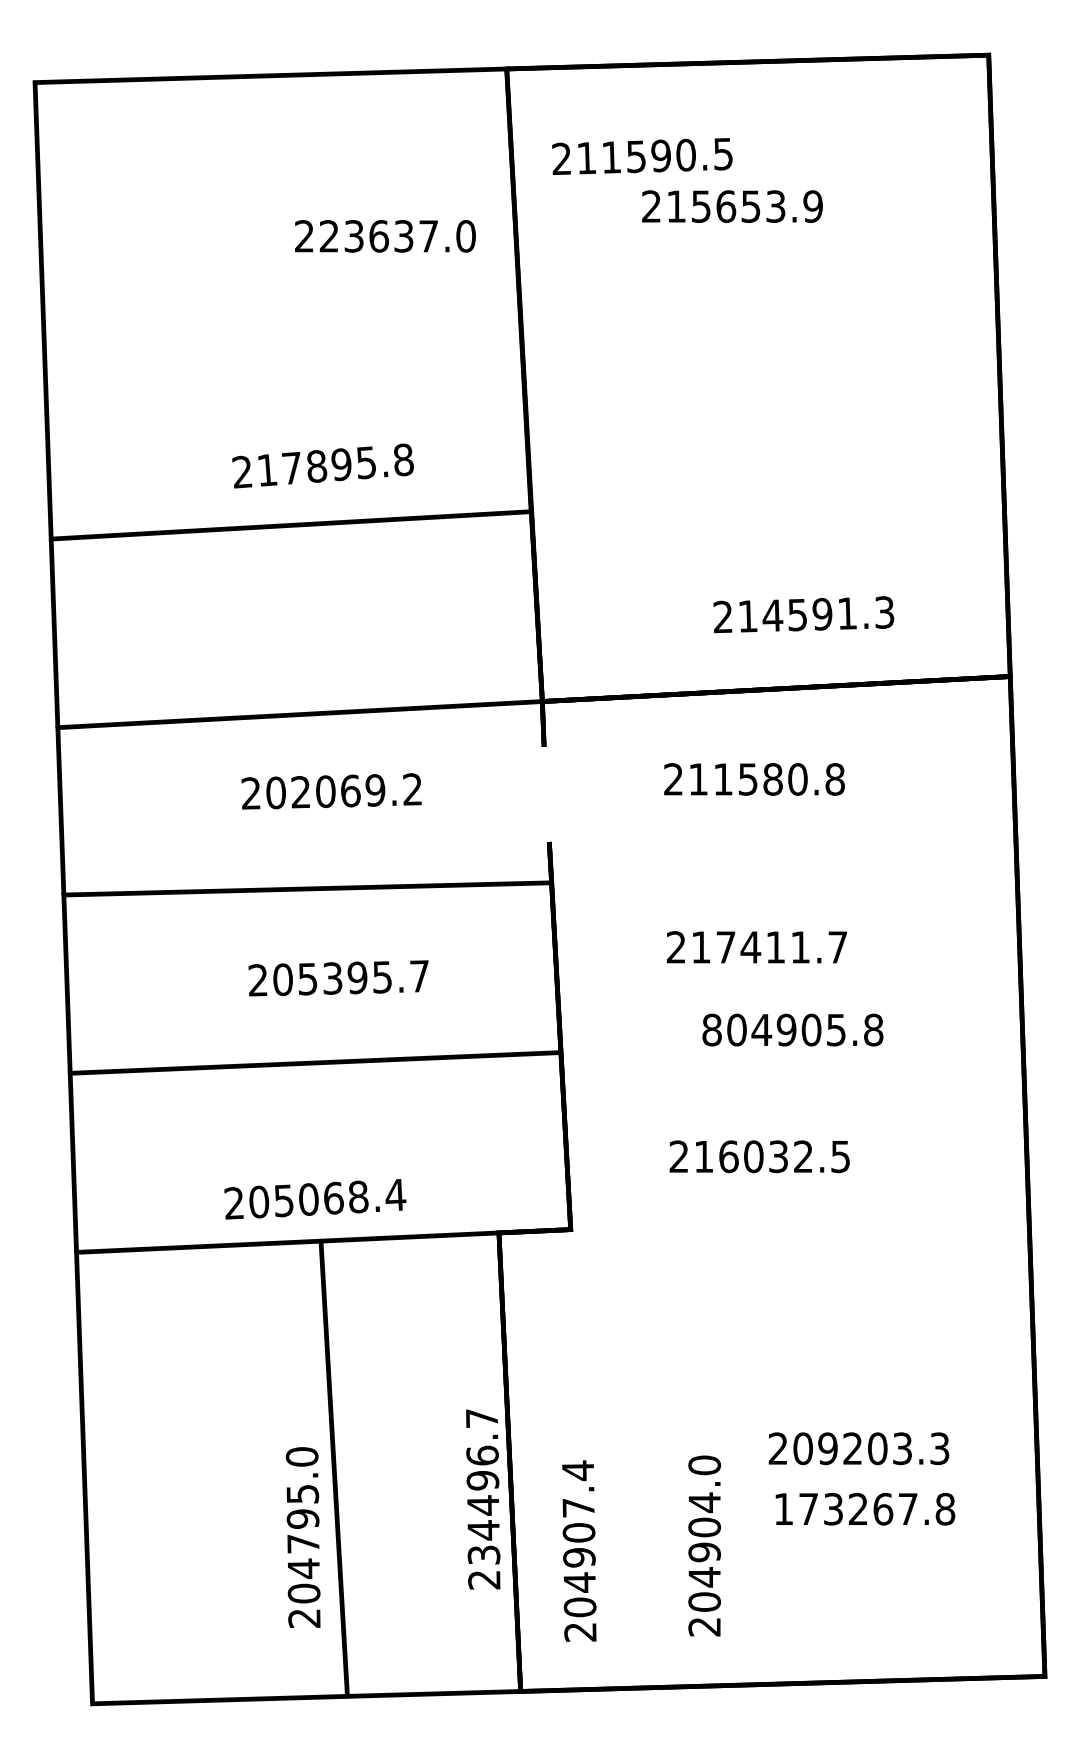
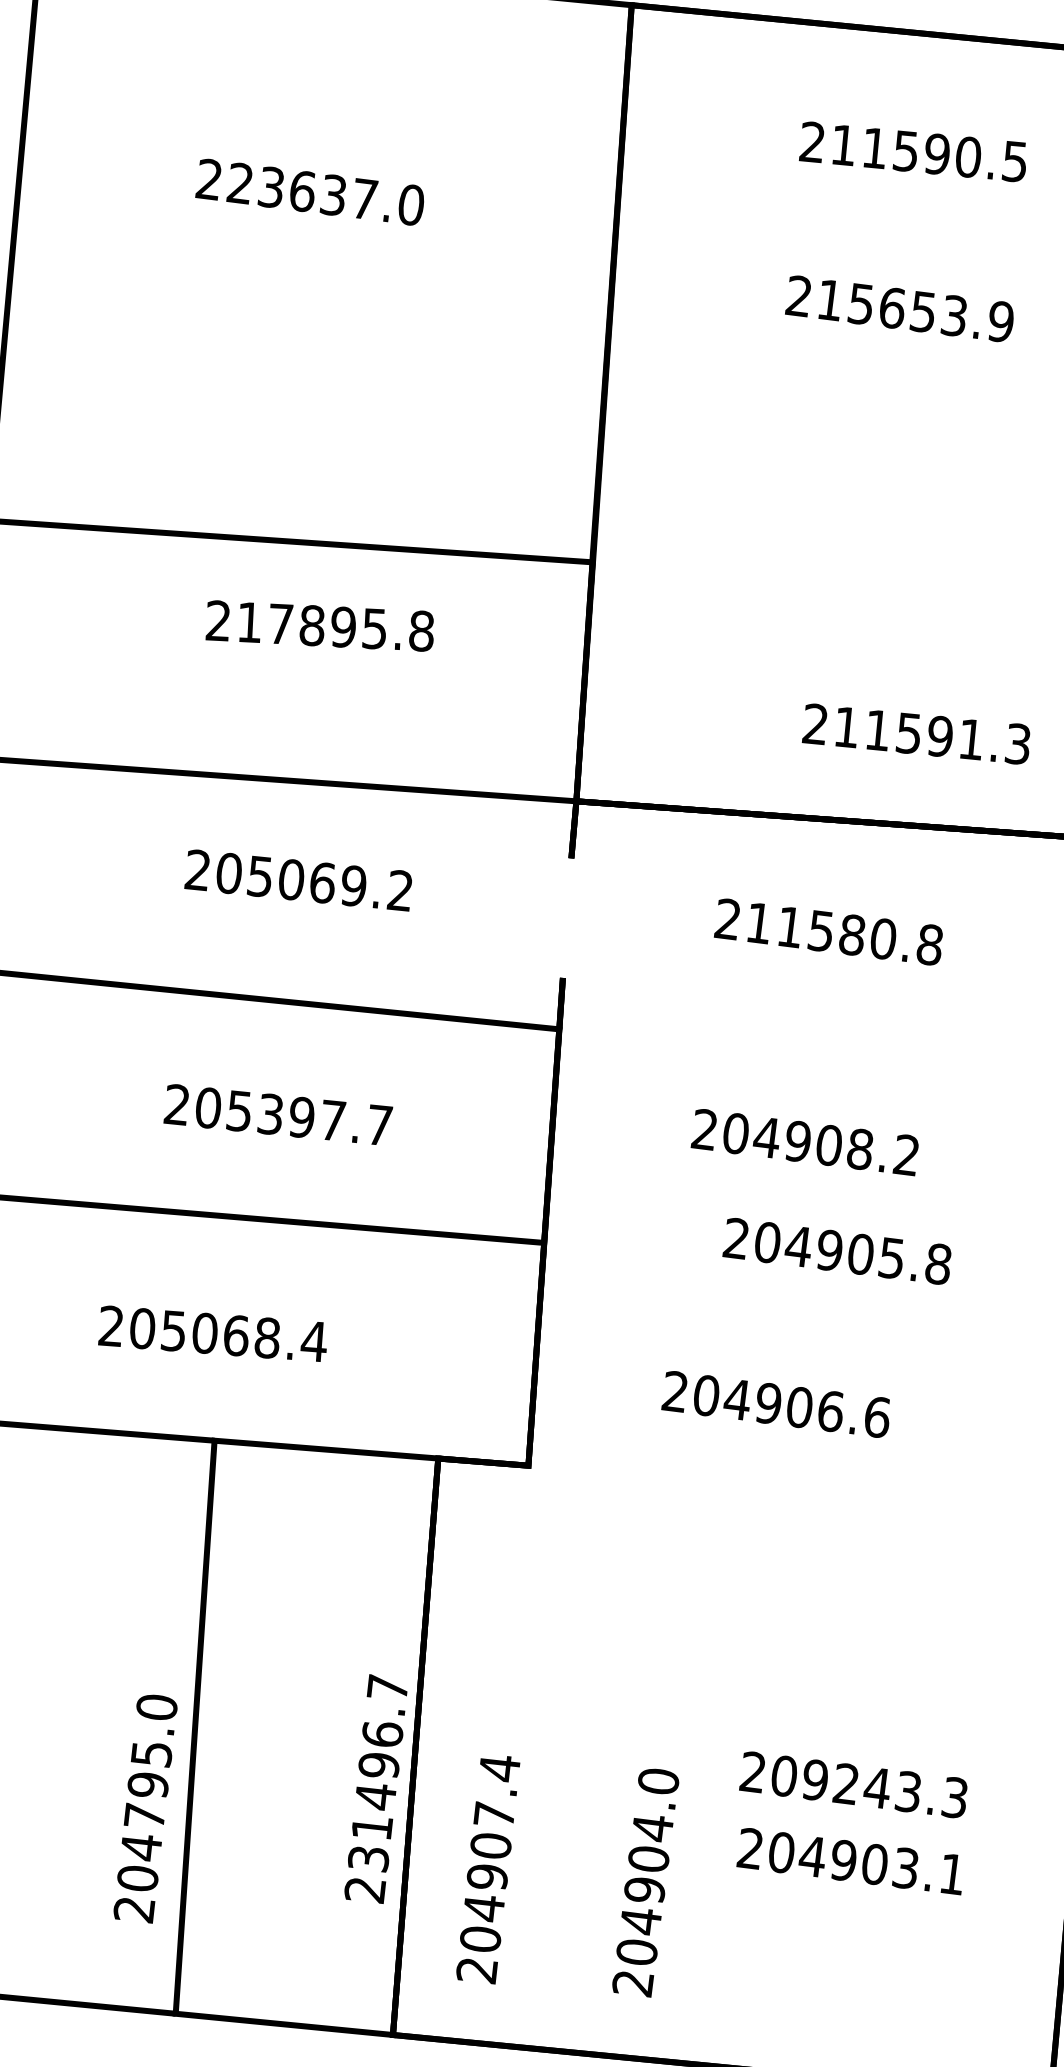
text: (642, 156) -> (913, 151), moved
text: (732, 206) -> (900, 308), moved
text: (385, 236) -> (310, 192), moved
text: (322, 465) -> (319, 625), moved
text: (772, 615) -> (877, 730), 214591.3 -> 211591.3
text: (300, 792) -> (259, 876), 202069.2 -> 205069.2
text: (768, 947) -> (820, 1144), 217411.7 -> 204908.2
text: (382, 977) -> (333, 1120), 205395.7 -> 205397.7
text: (711, 1029) -> (735, 1237), 804905.8 -> 204905.8
text: (772, 1156) -> (792, 1406), 216032.5 -> 204906.6
text: (315, 1199) -> (213, 1334), moved
text: (877, 1448) -> (877, 1787), 209203.3 -> 209243.3
text: (864, 1508) -> (851, 1860), 173267.8 -> 204903.1
text: (483, 1530) -> (371, 1827), 234496.7 -> 231496.7

